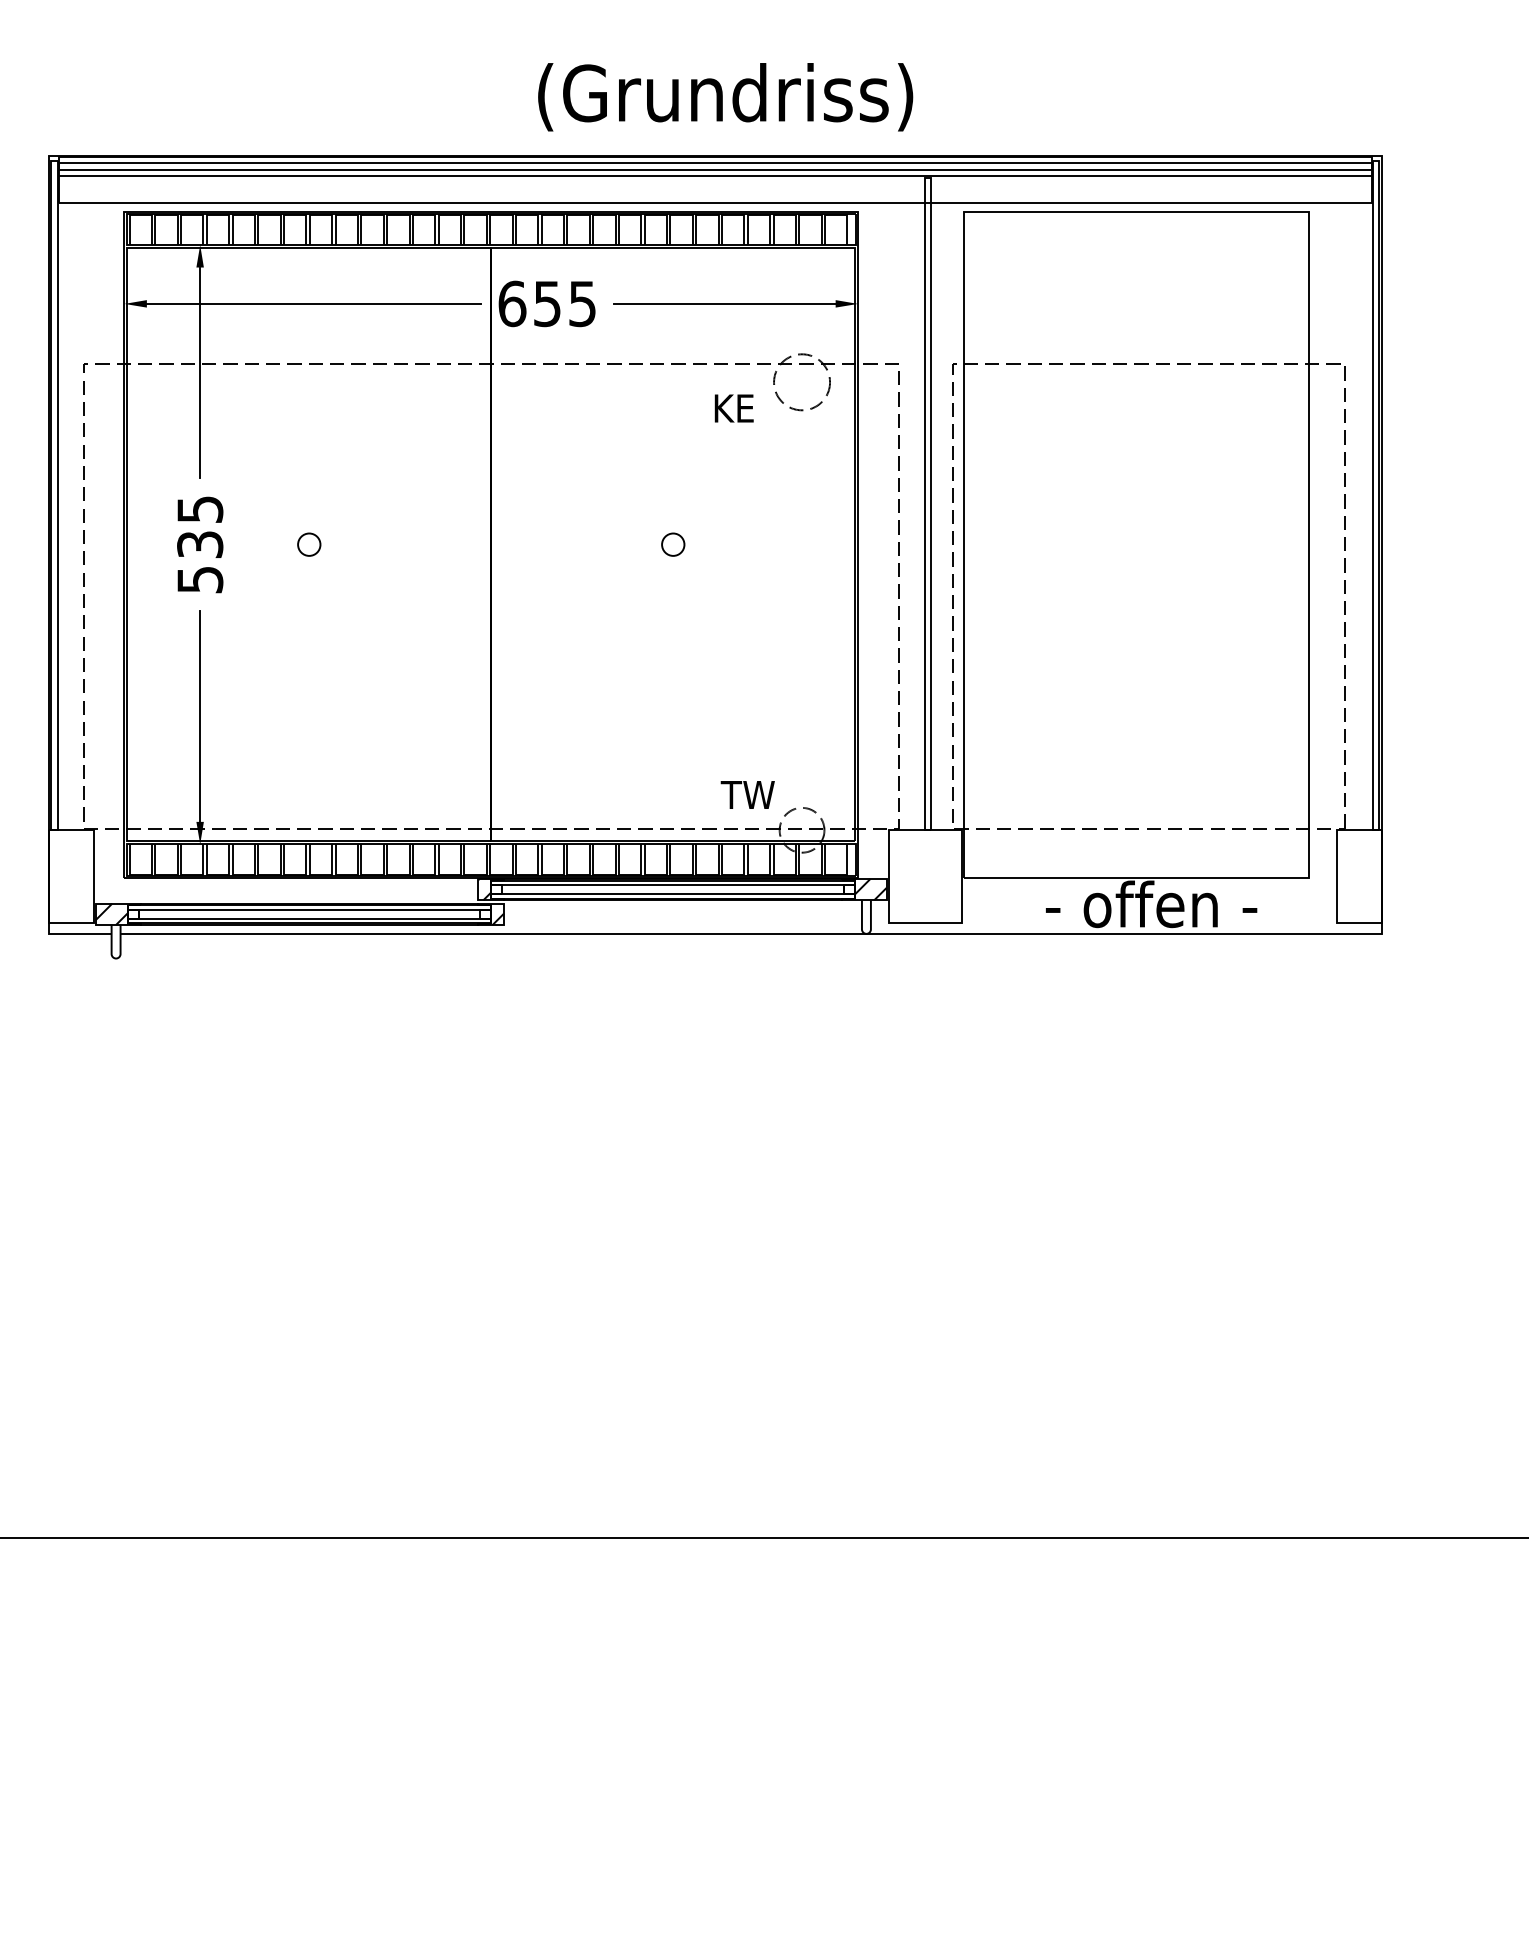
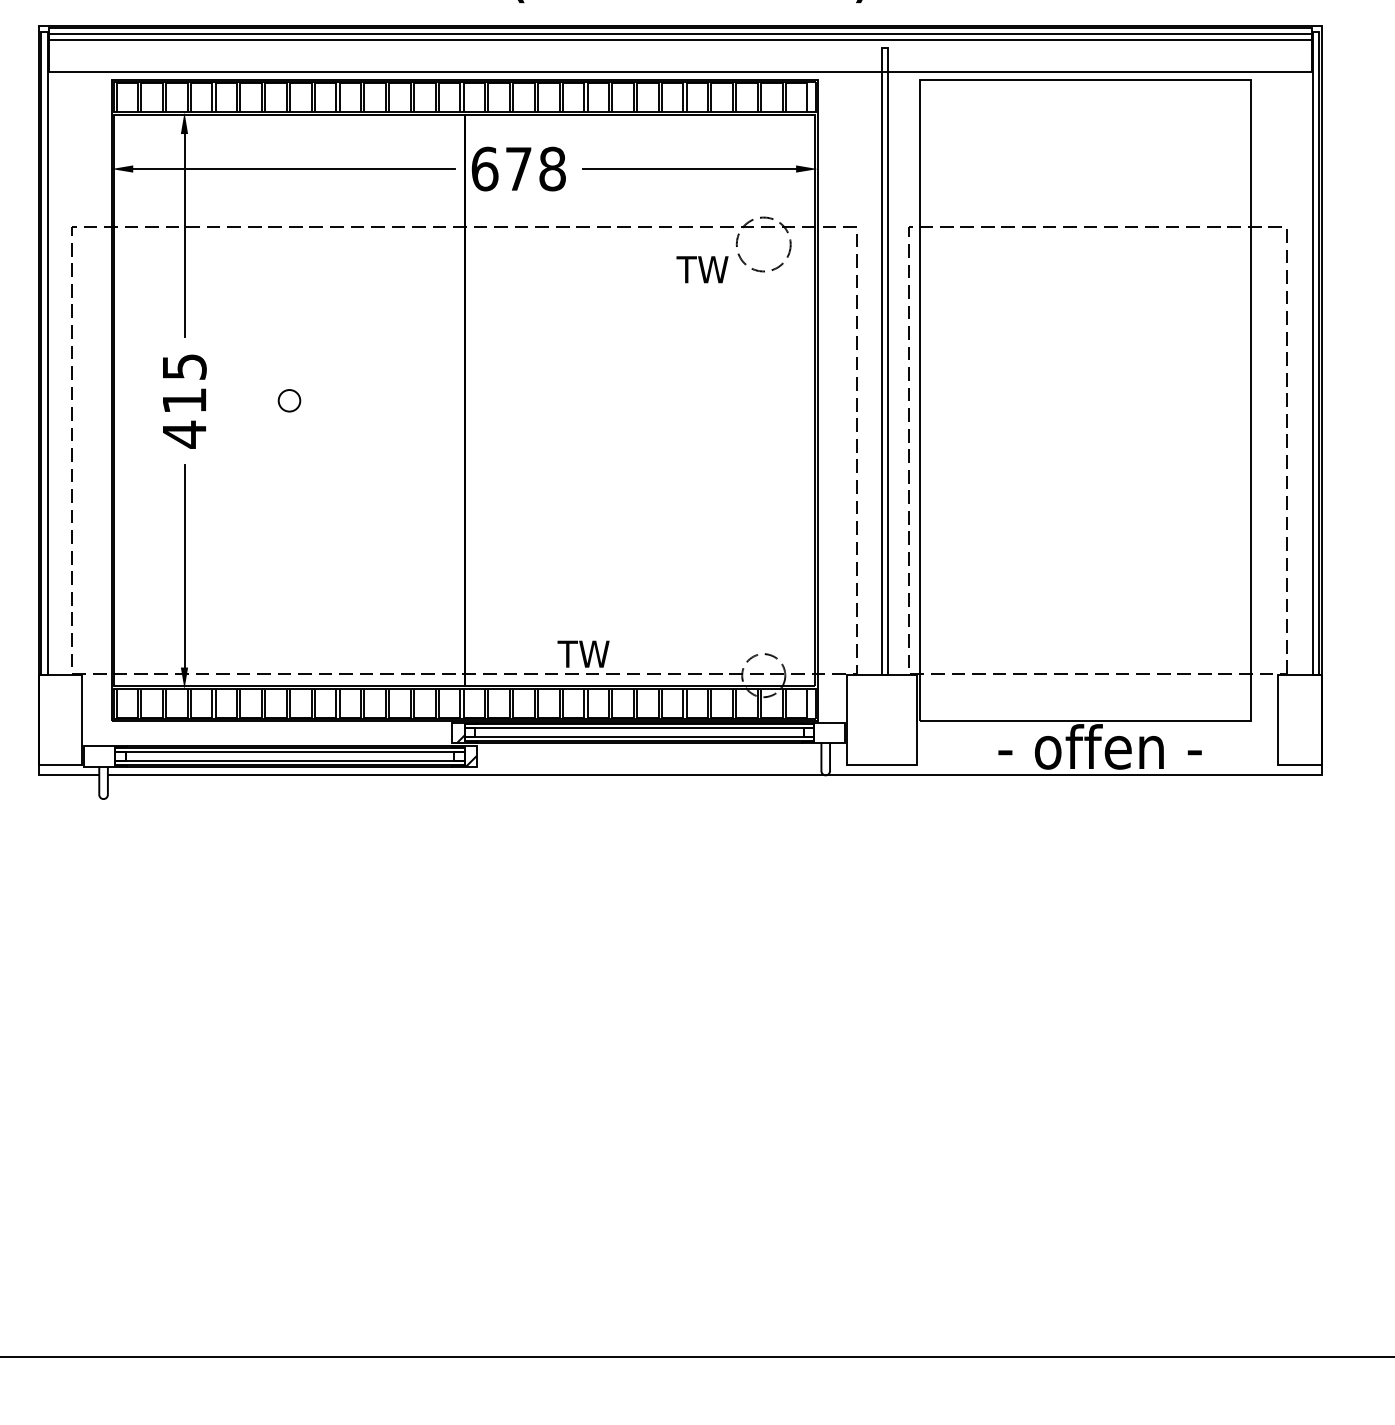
line: (714, 175) -> (679, 45), removed
text: (565, 303) -> (536, 168), 655 -> 678
text: (738, 408) -> (702, 269), KE -> TW
circle: (673, 544) -> (640, 400), removed
text: (200, 562) -> (184, 417), 535 -> 415
text: (747, 794) -> (583, 653), moved
hatch: (870, 889) -> (829, 732), removed
hatch: (111, 913) -> (99, 755), removed

